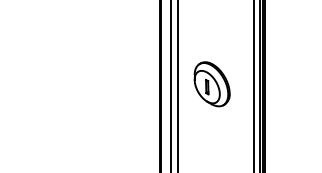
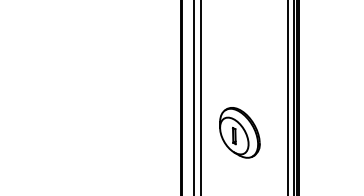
part: (211, 84) -> (239, 133), moved

